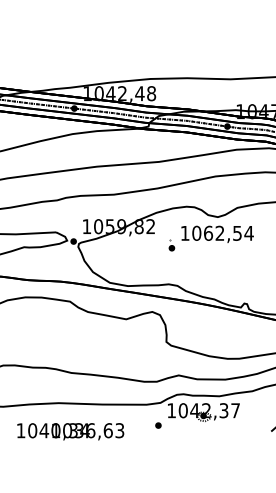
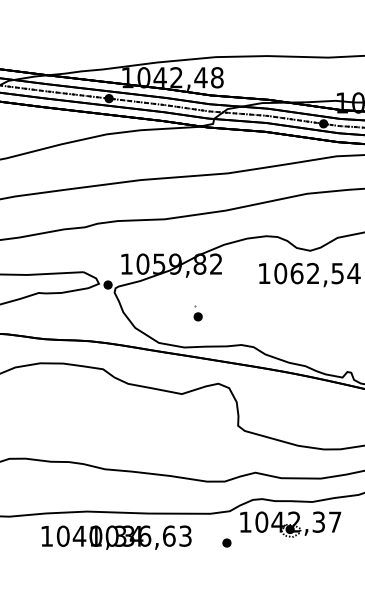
part: (171, 245) -> (197, 313), moved
text: (70, 431) -> (116, 537), moved

